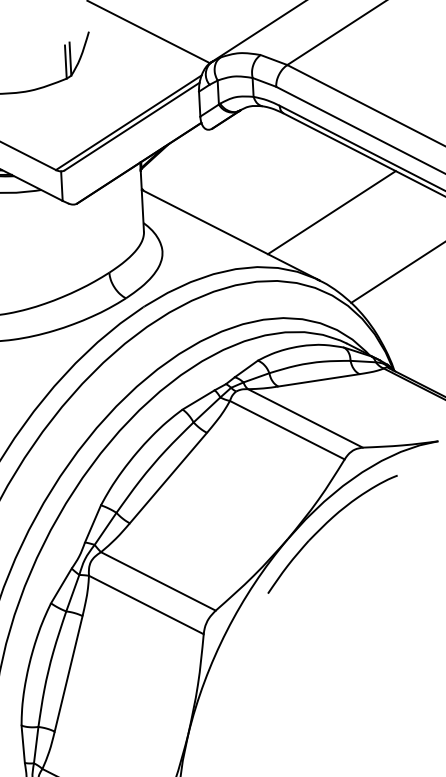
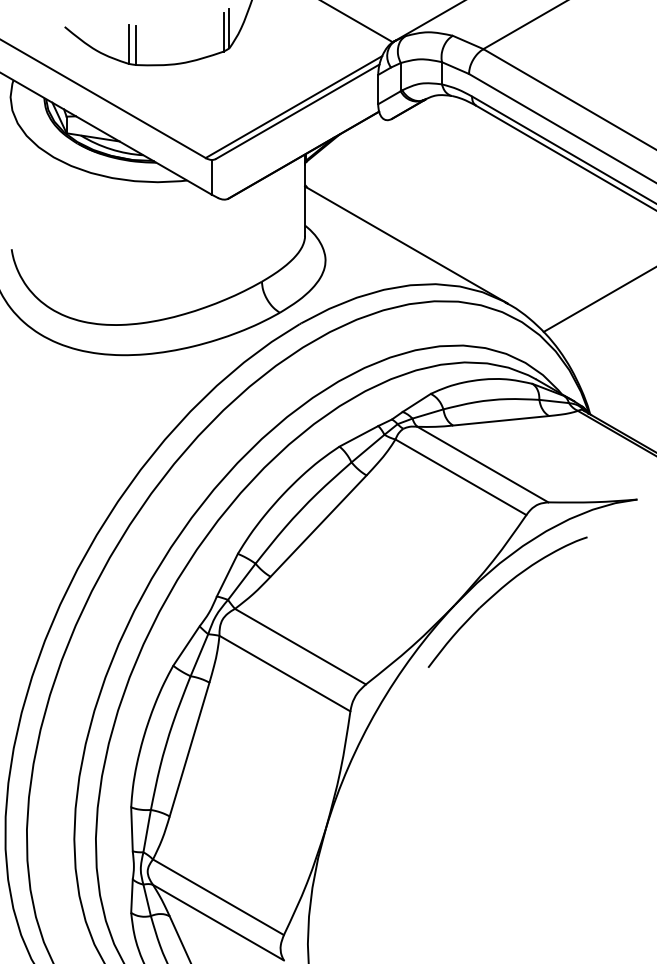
line: (331, 212) -> (526, 224), removed

